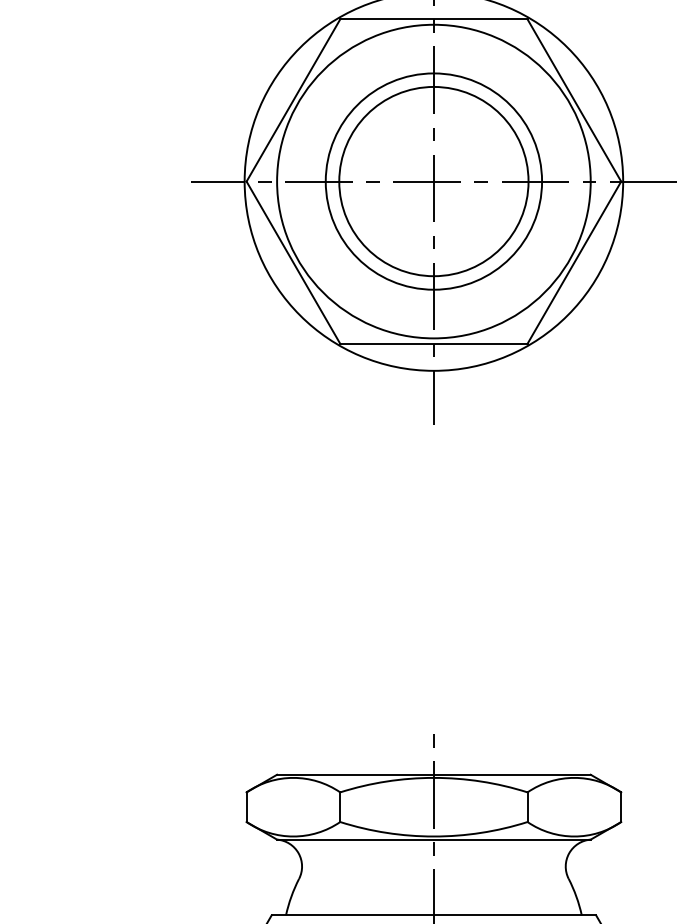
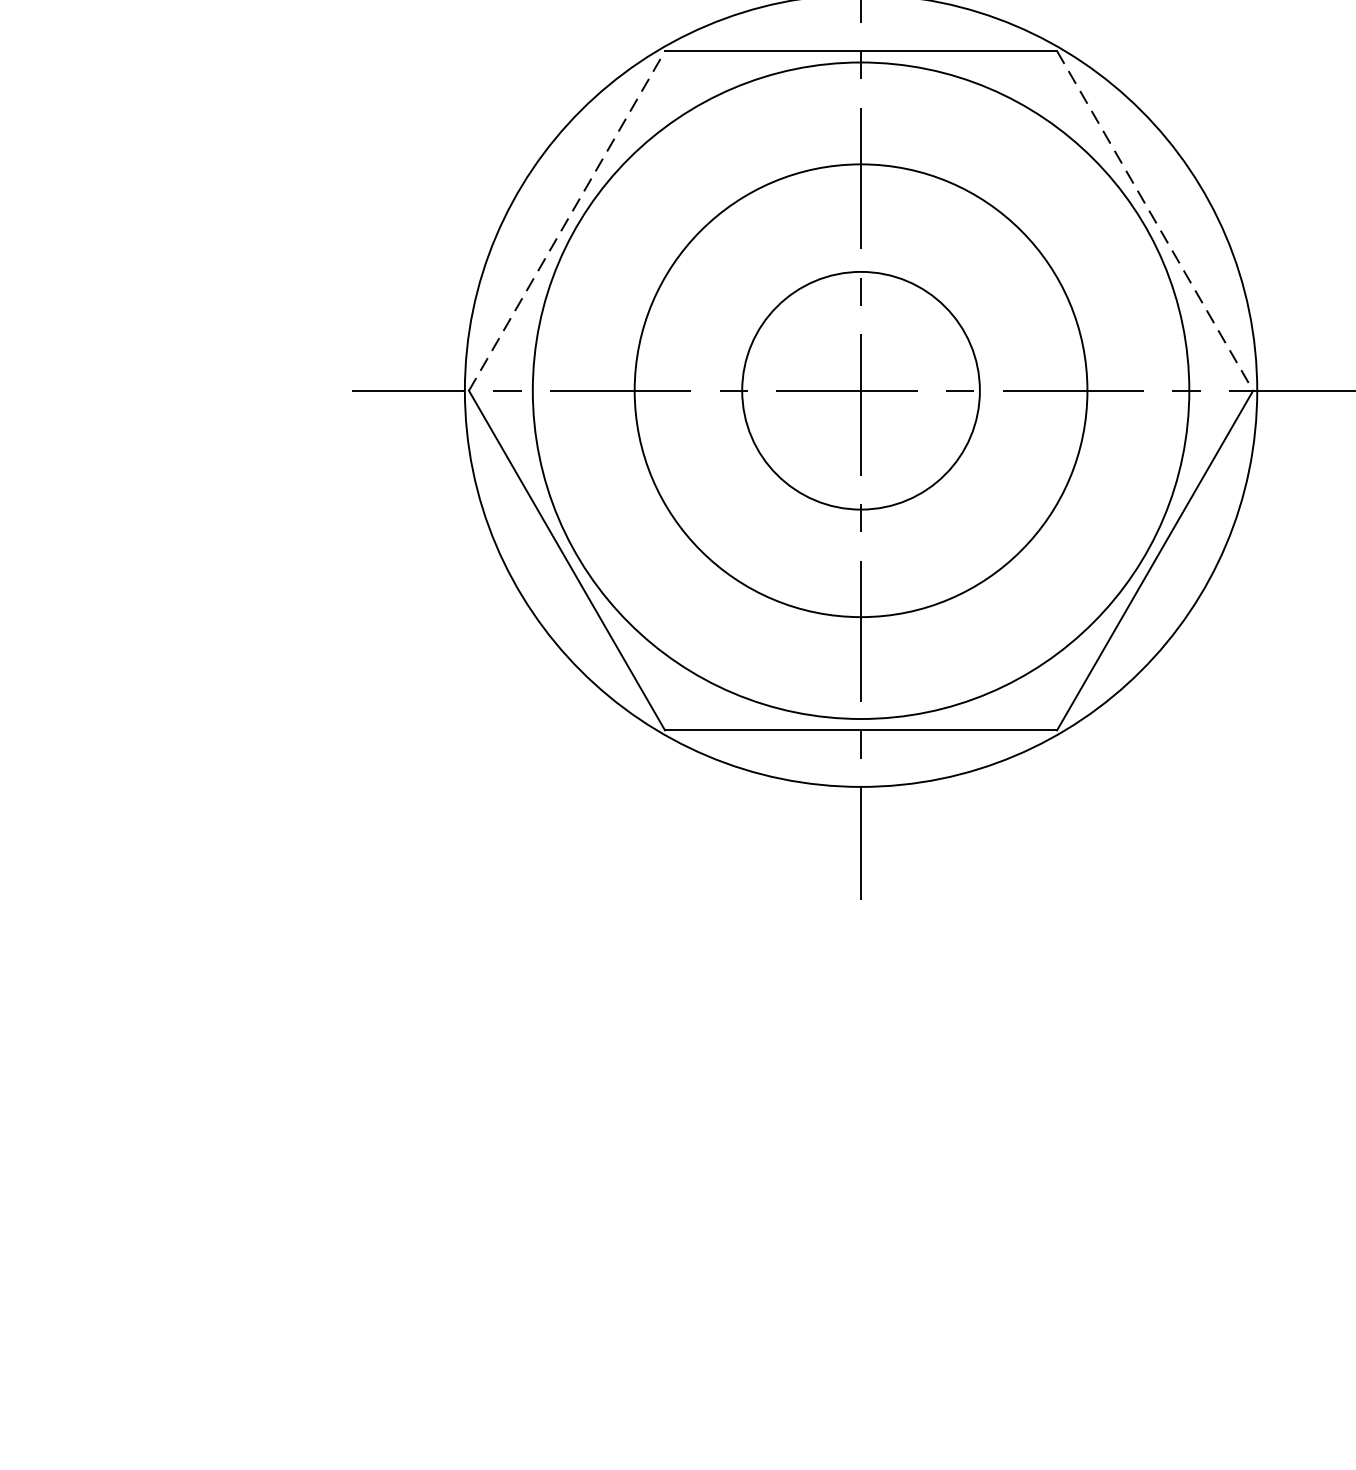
line: (293, 100) -> (567, 221), solid -> dashed
line: (574, 100) -> (1155, 221), solid -> dashed
circle: (433, 181) -> (860, 390), size x0.6

